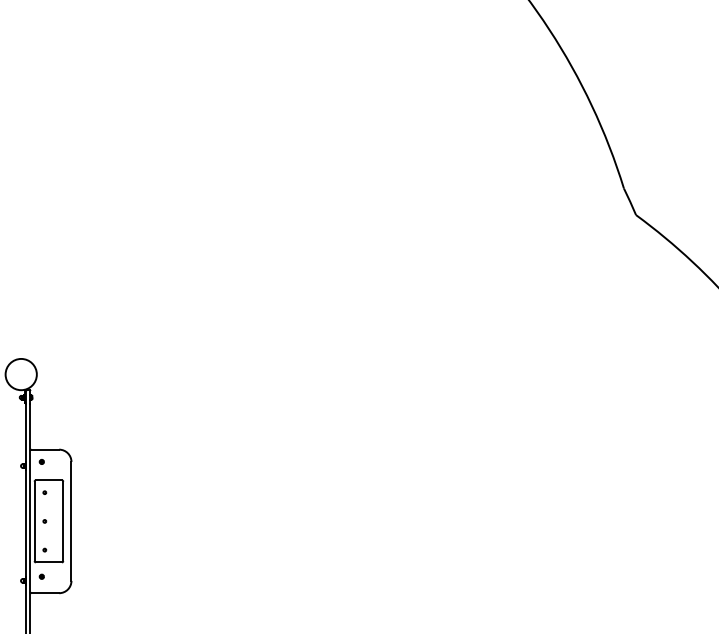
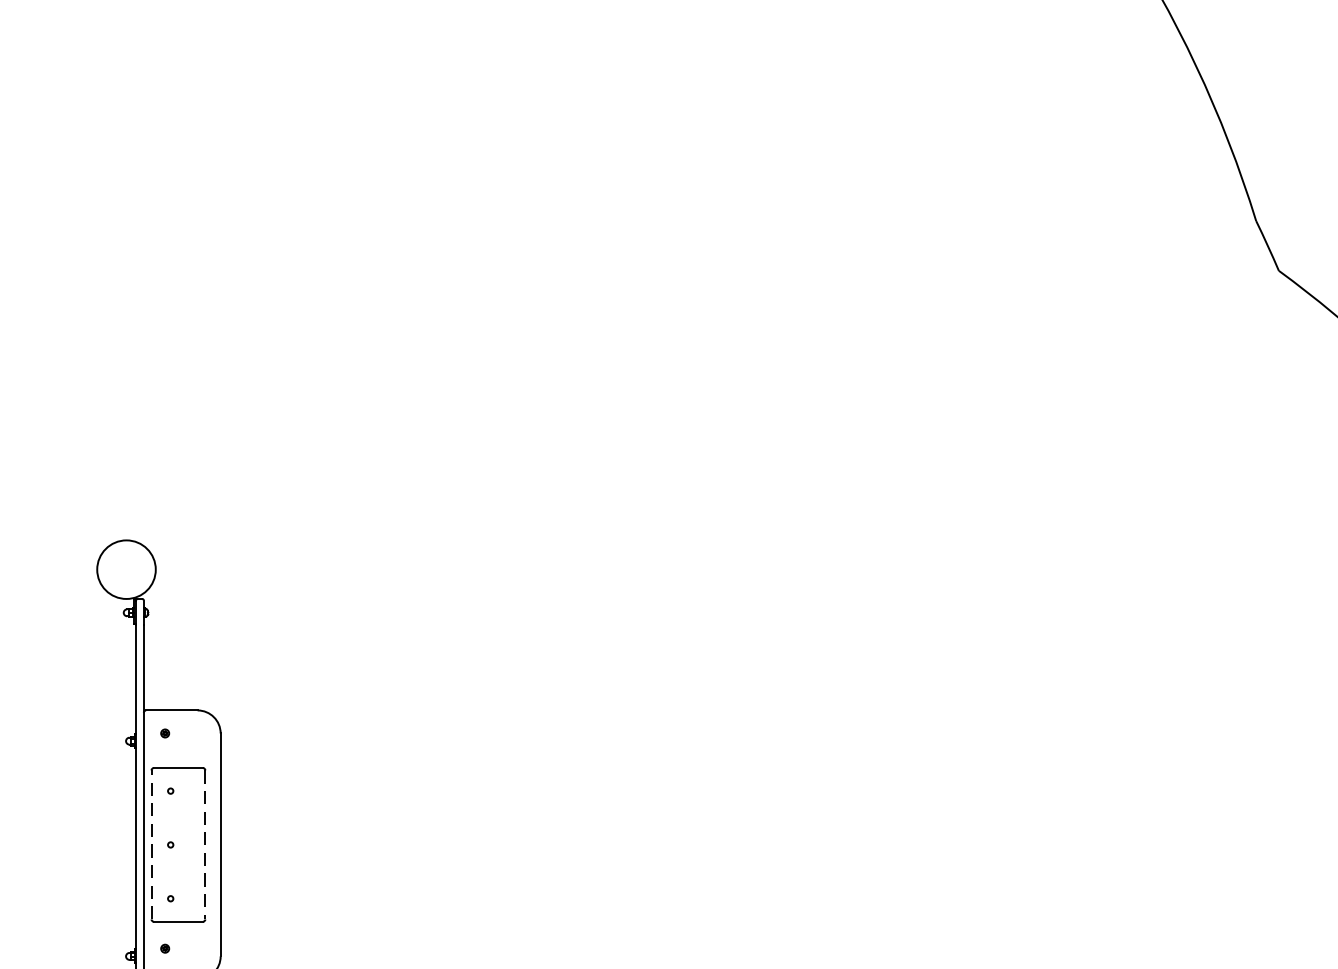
line: (34, 521) -> (151, 845), solid -> dashed
line: (63, 521) -> (205, 845), solid -> dashed

